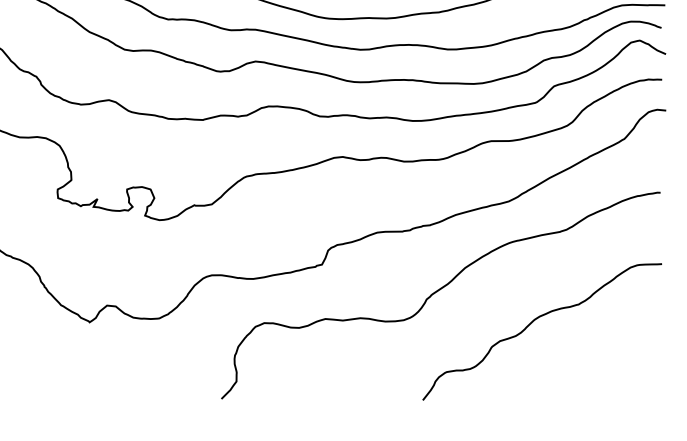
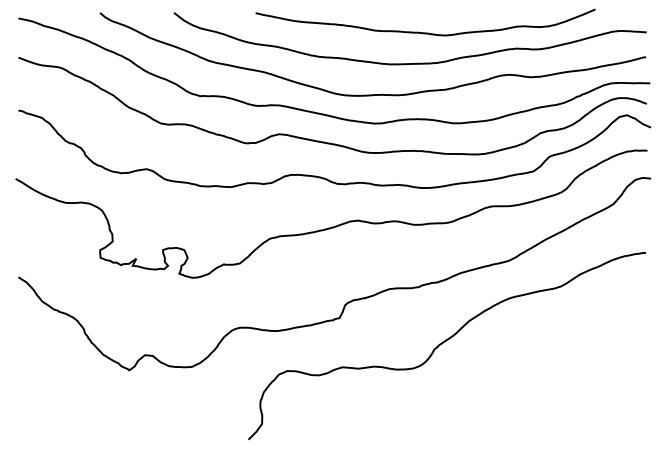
curve: (536, 320) -> (533, 368), removed

